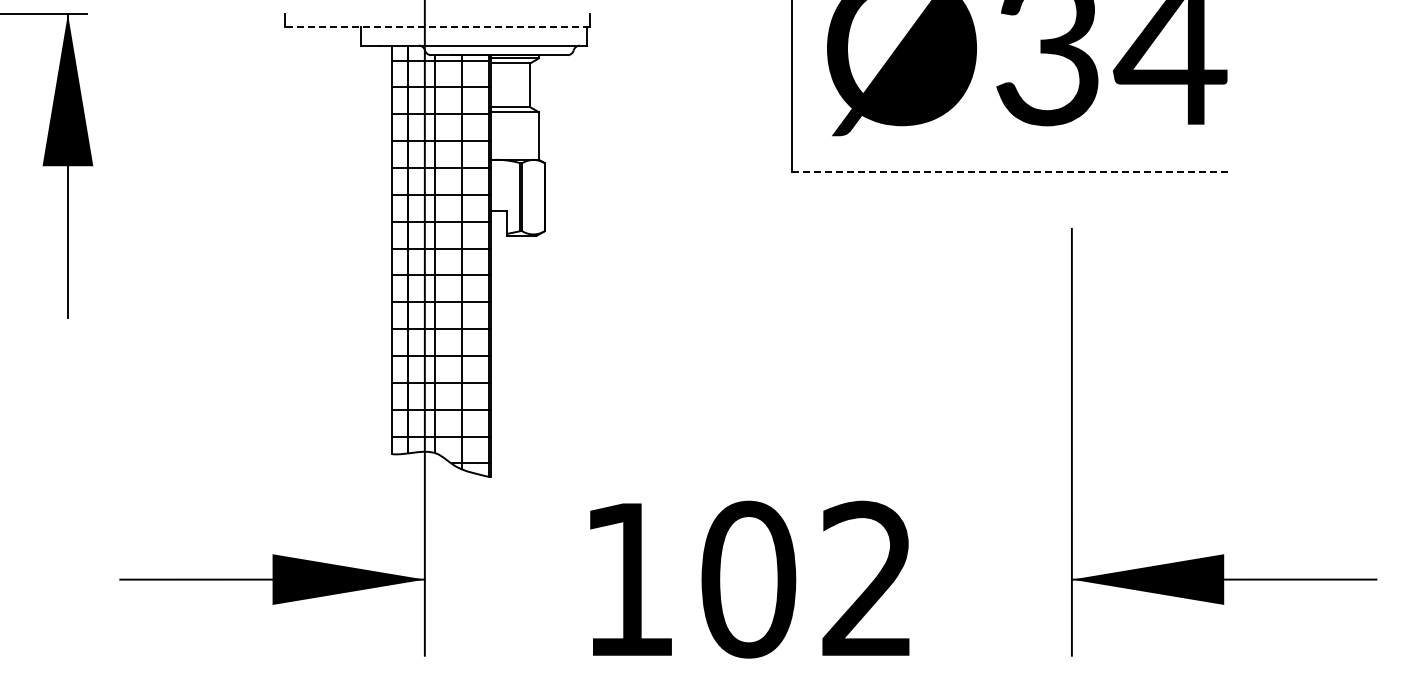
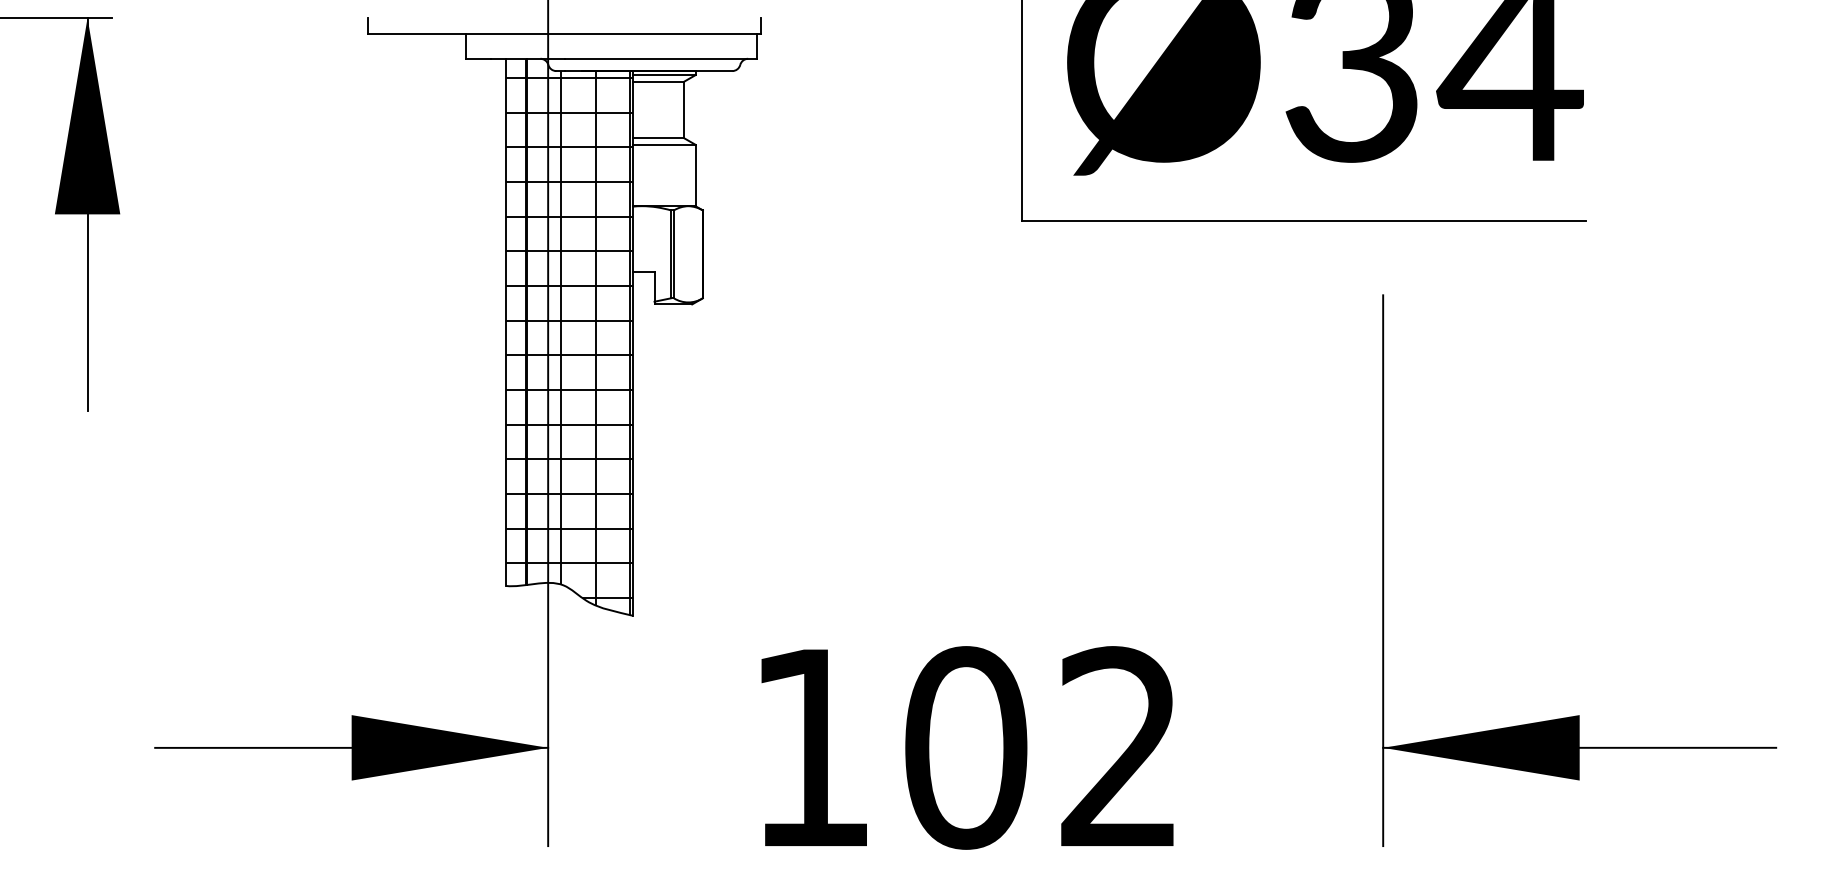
line: (437, 26) -> (564, 34), dashed -> solid
line: (1010, 171) -> (1303, 221), dashed -> solid

